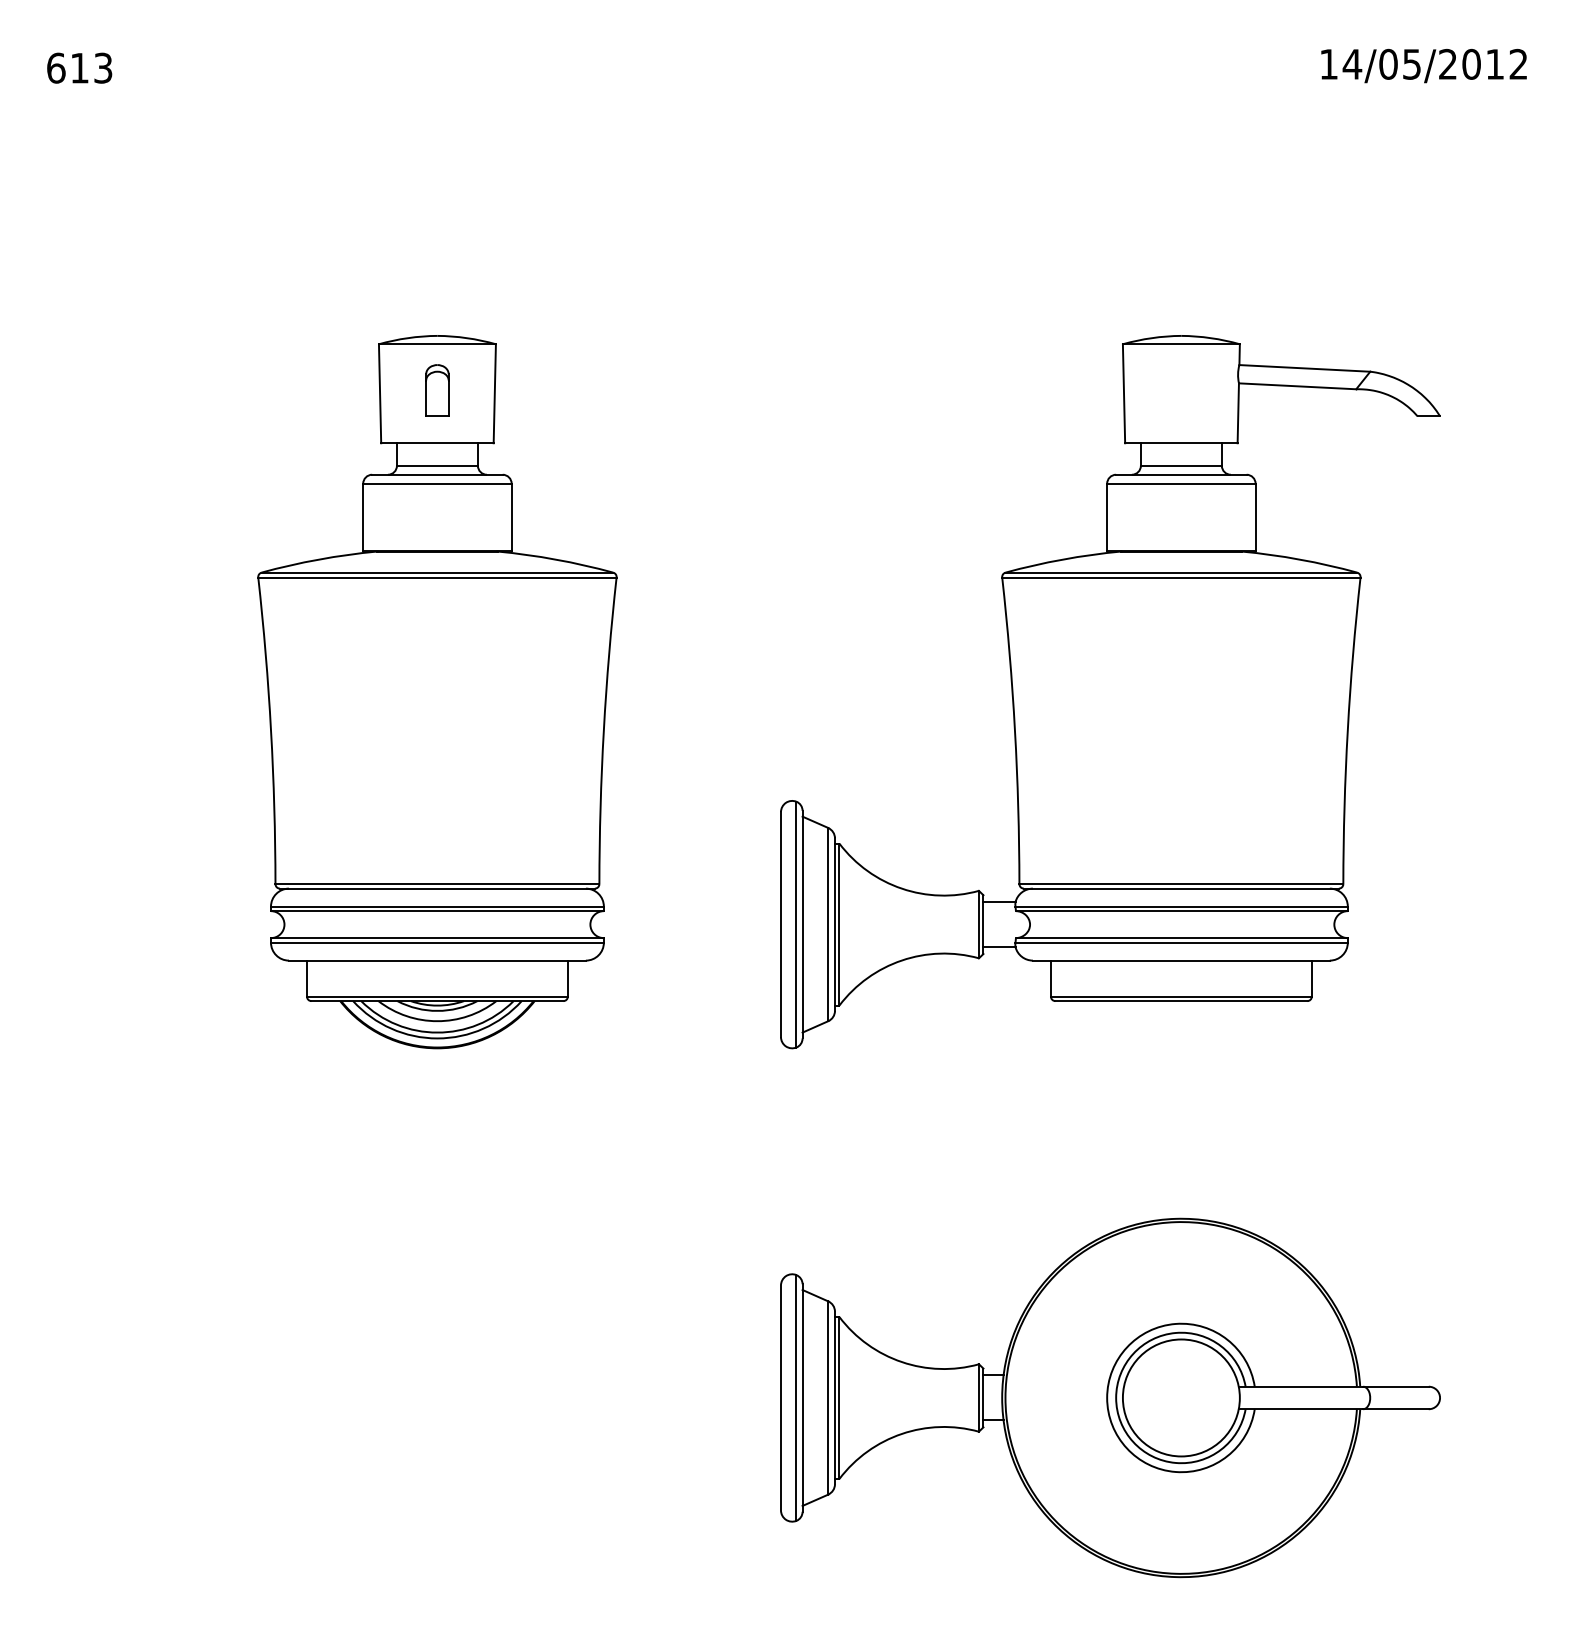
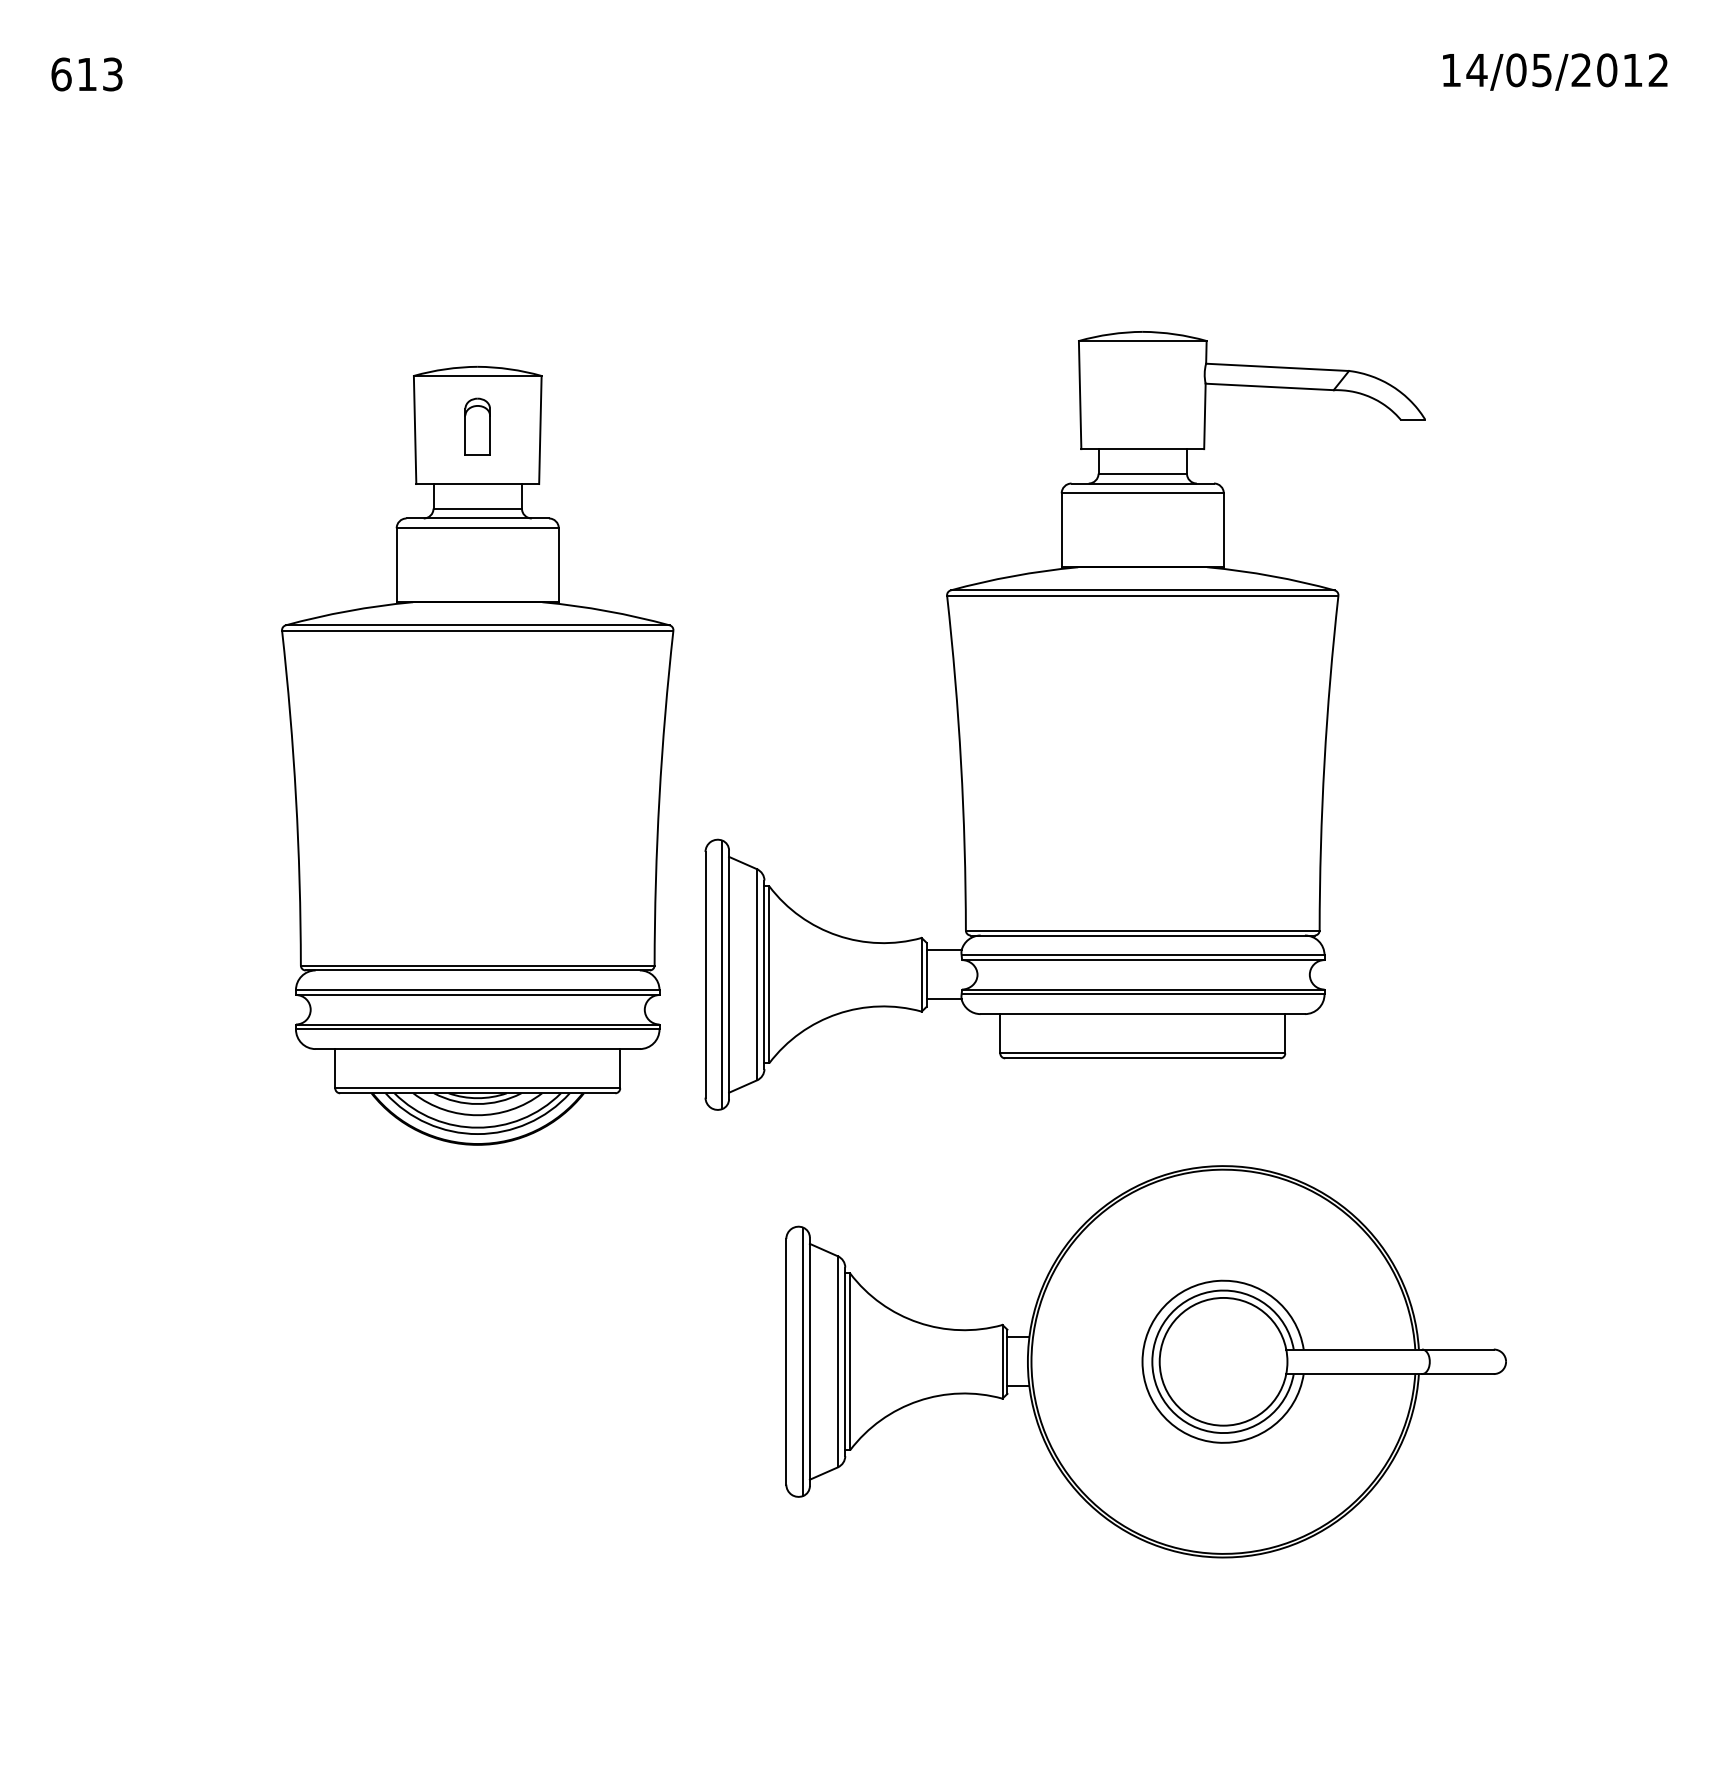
part: (1110, 692) -> (1065, 721), moved
part: (1110, 1397) -> (1146, 1361), moved

